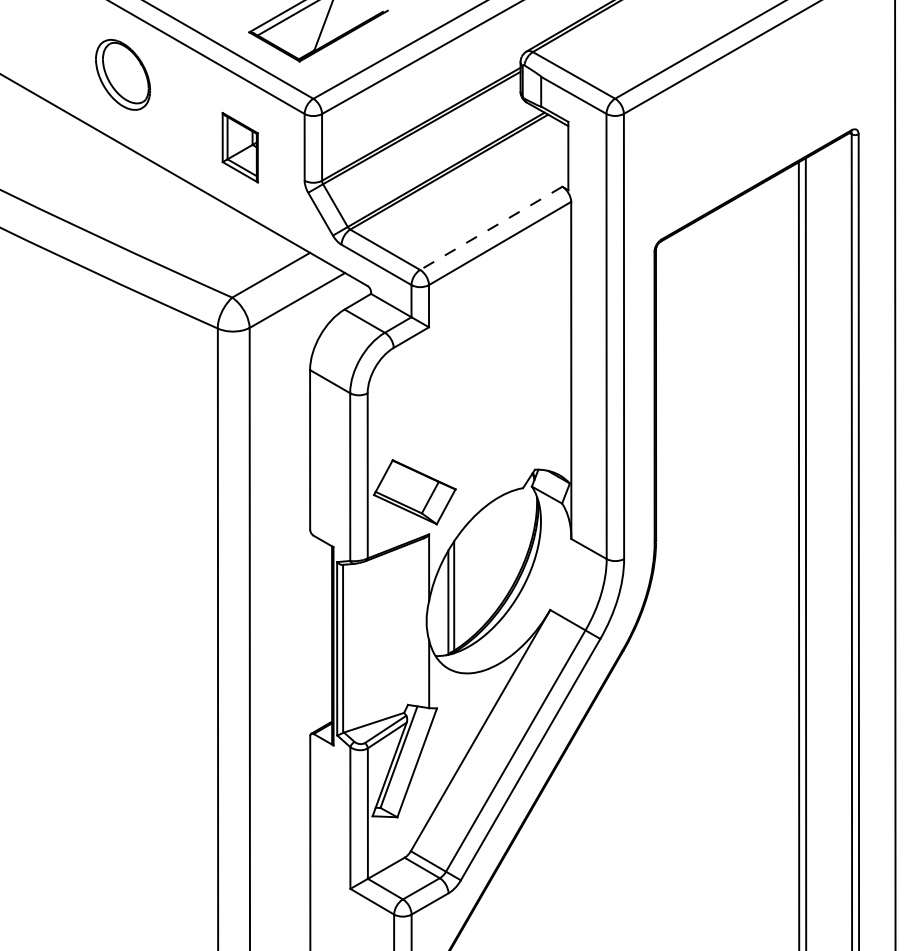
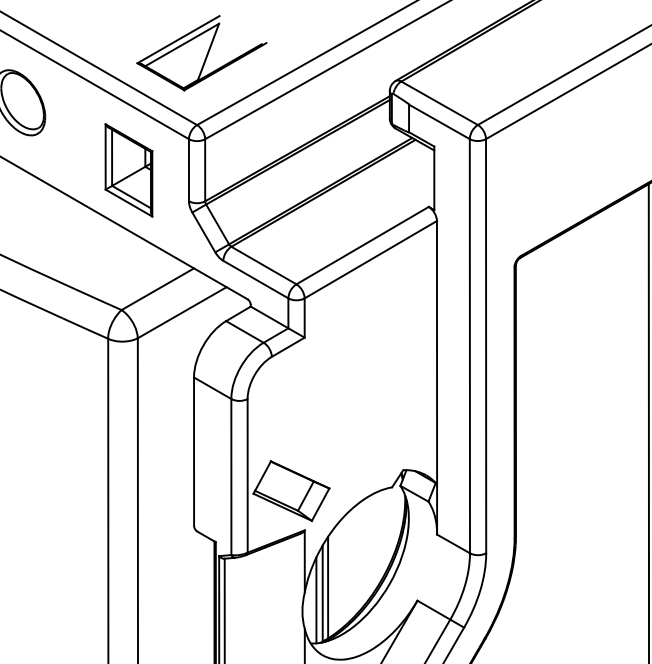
part: (240, 147) -> (129, 170), size x1.43
line: (490, 228) -> (361, 245), dashed -> solid
line: (441, 609) -> (316, 600), added

